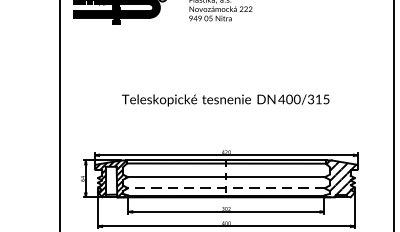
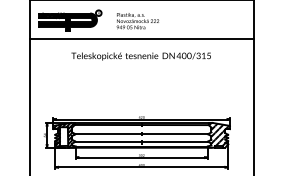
line: (226, 36) -> (141, 39), added
text: (224, 100) -> (140, 56), moved
line: (226, 188) -> (141, 141), dashed -> solid

